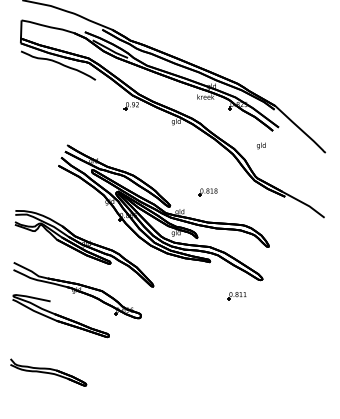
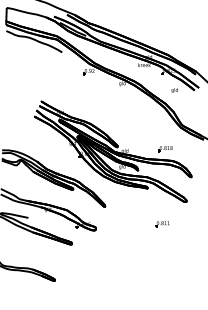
text: (261, 145) -> (174, 90), moved
part: (207, 192) -> (165, 149), moved
part: (236, 296) -> (162, 224), moved

